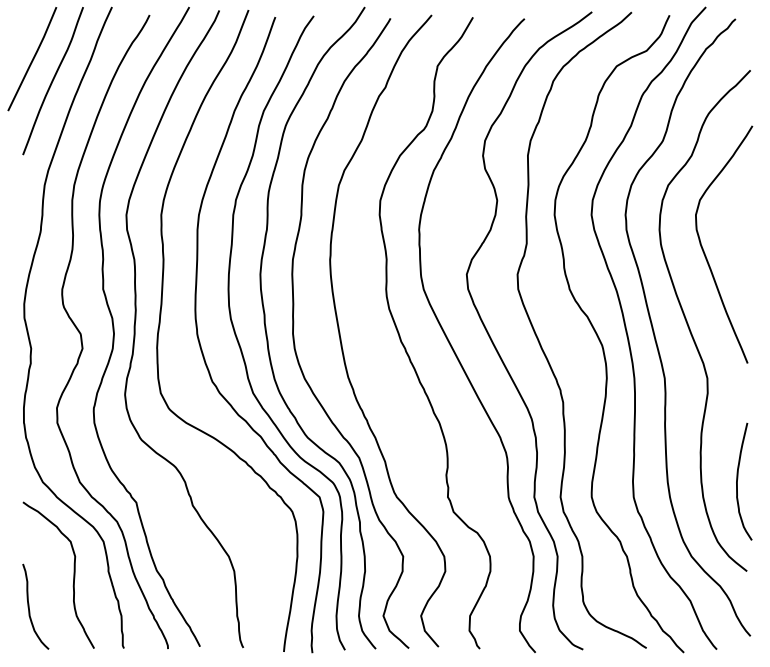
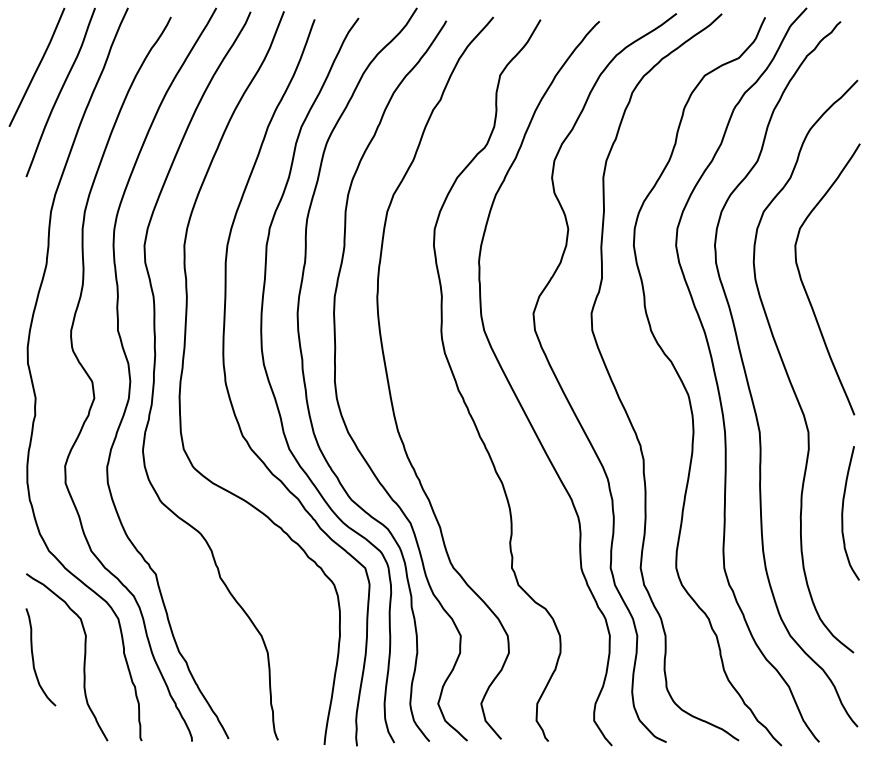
curve: (738, 481) -> (843, 513), moved
curve: (30, 609) -> (34, 660), moved

